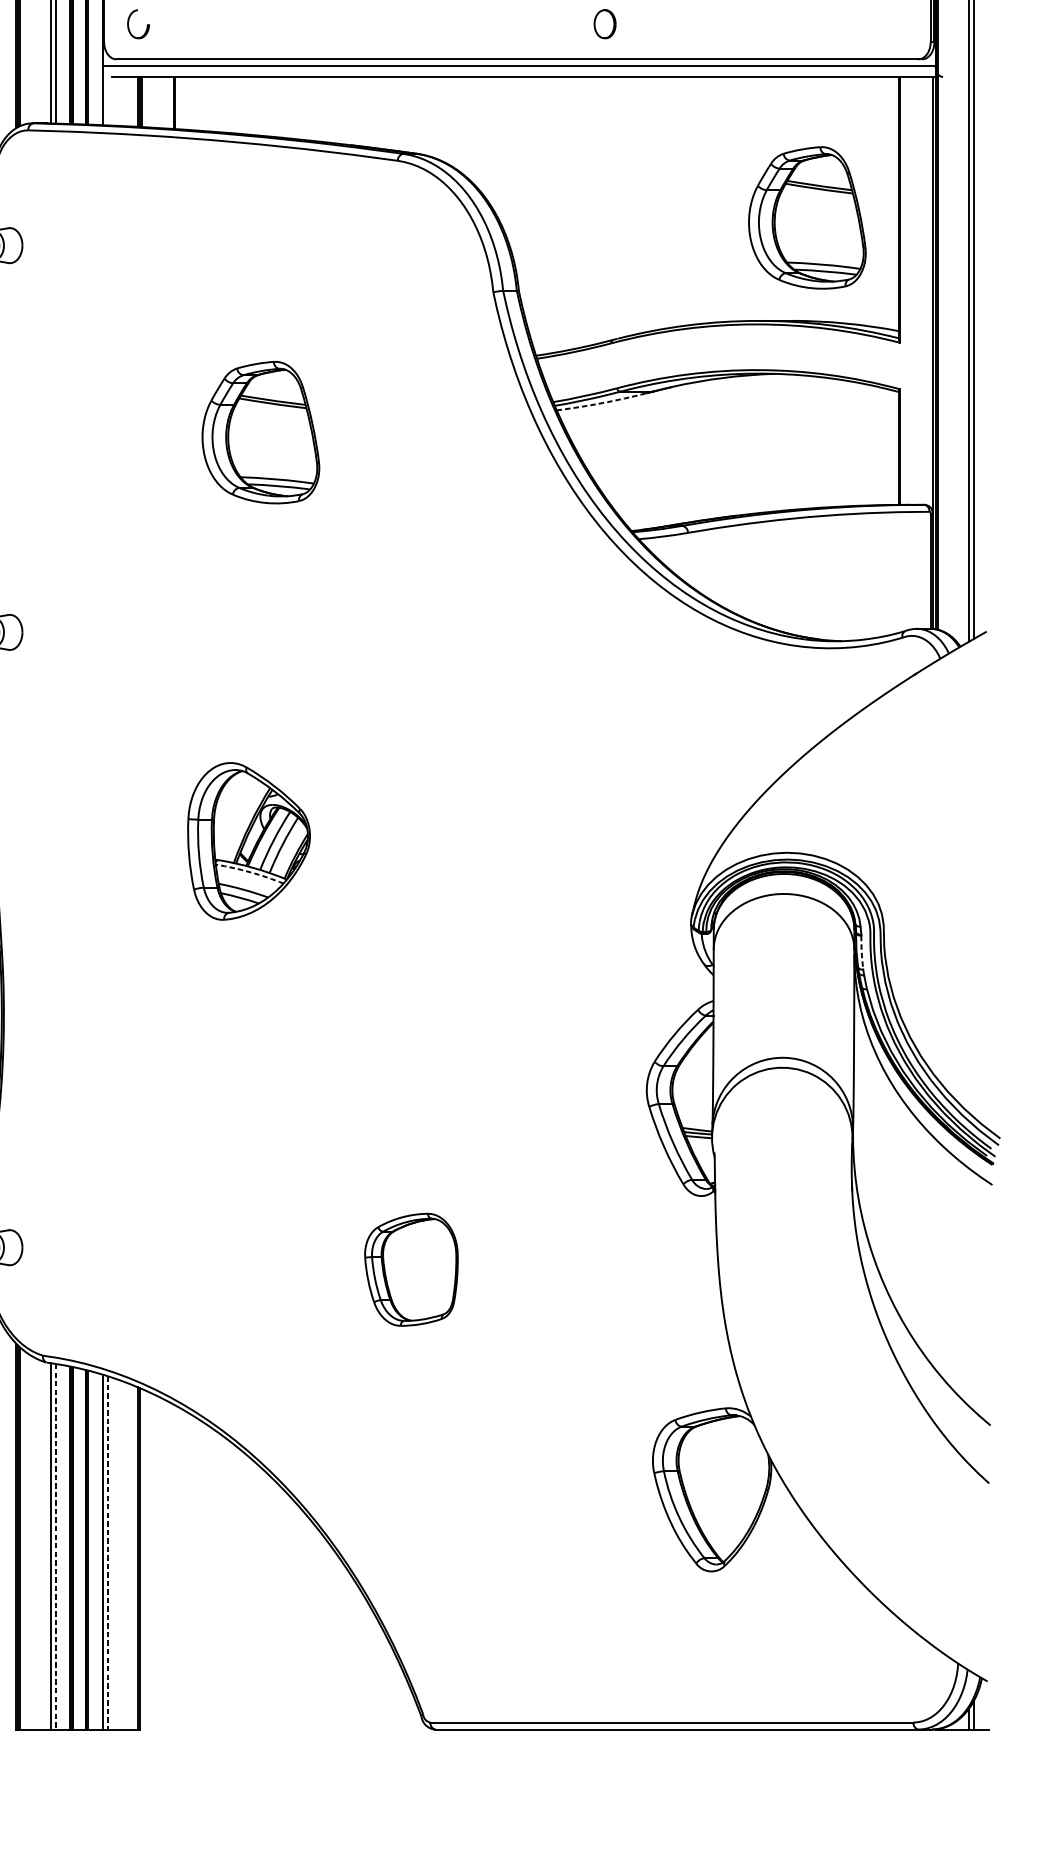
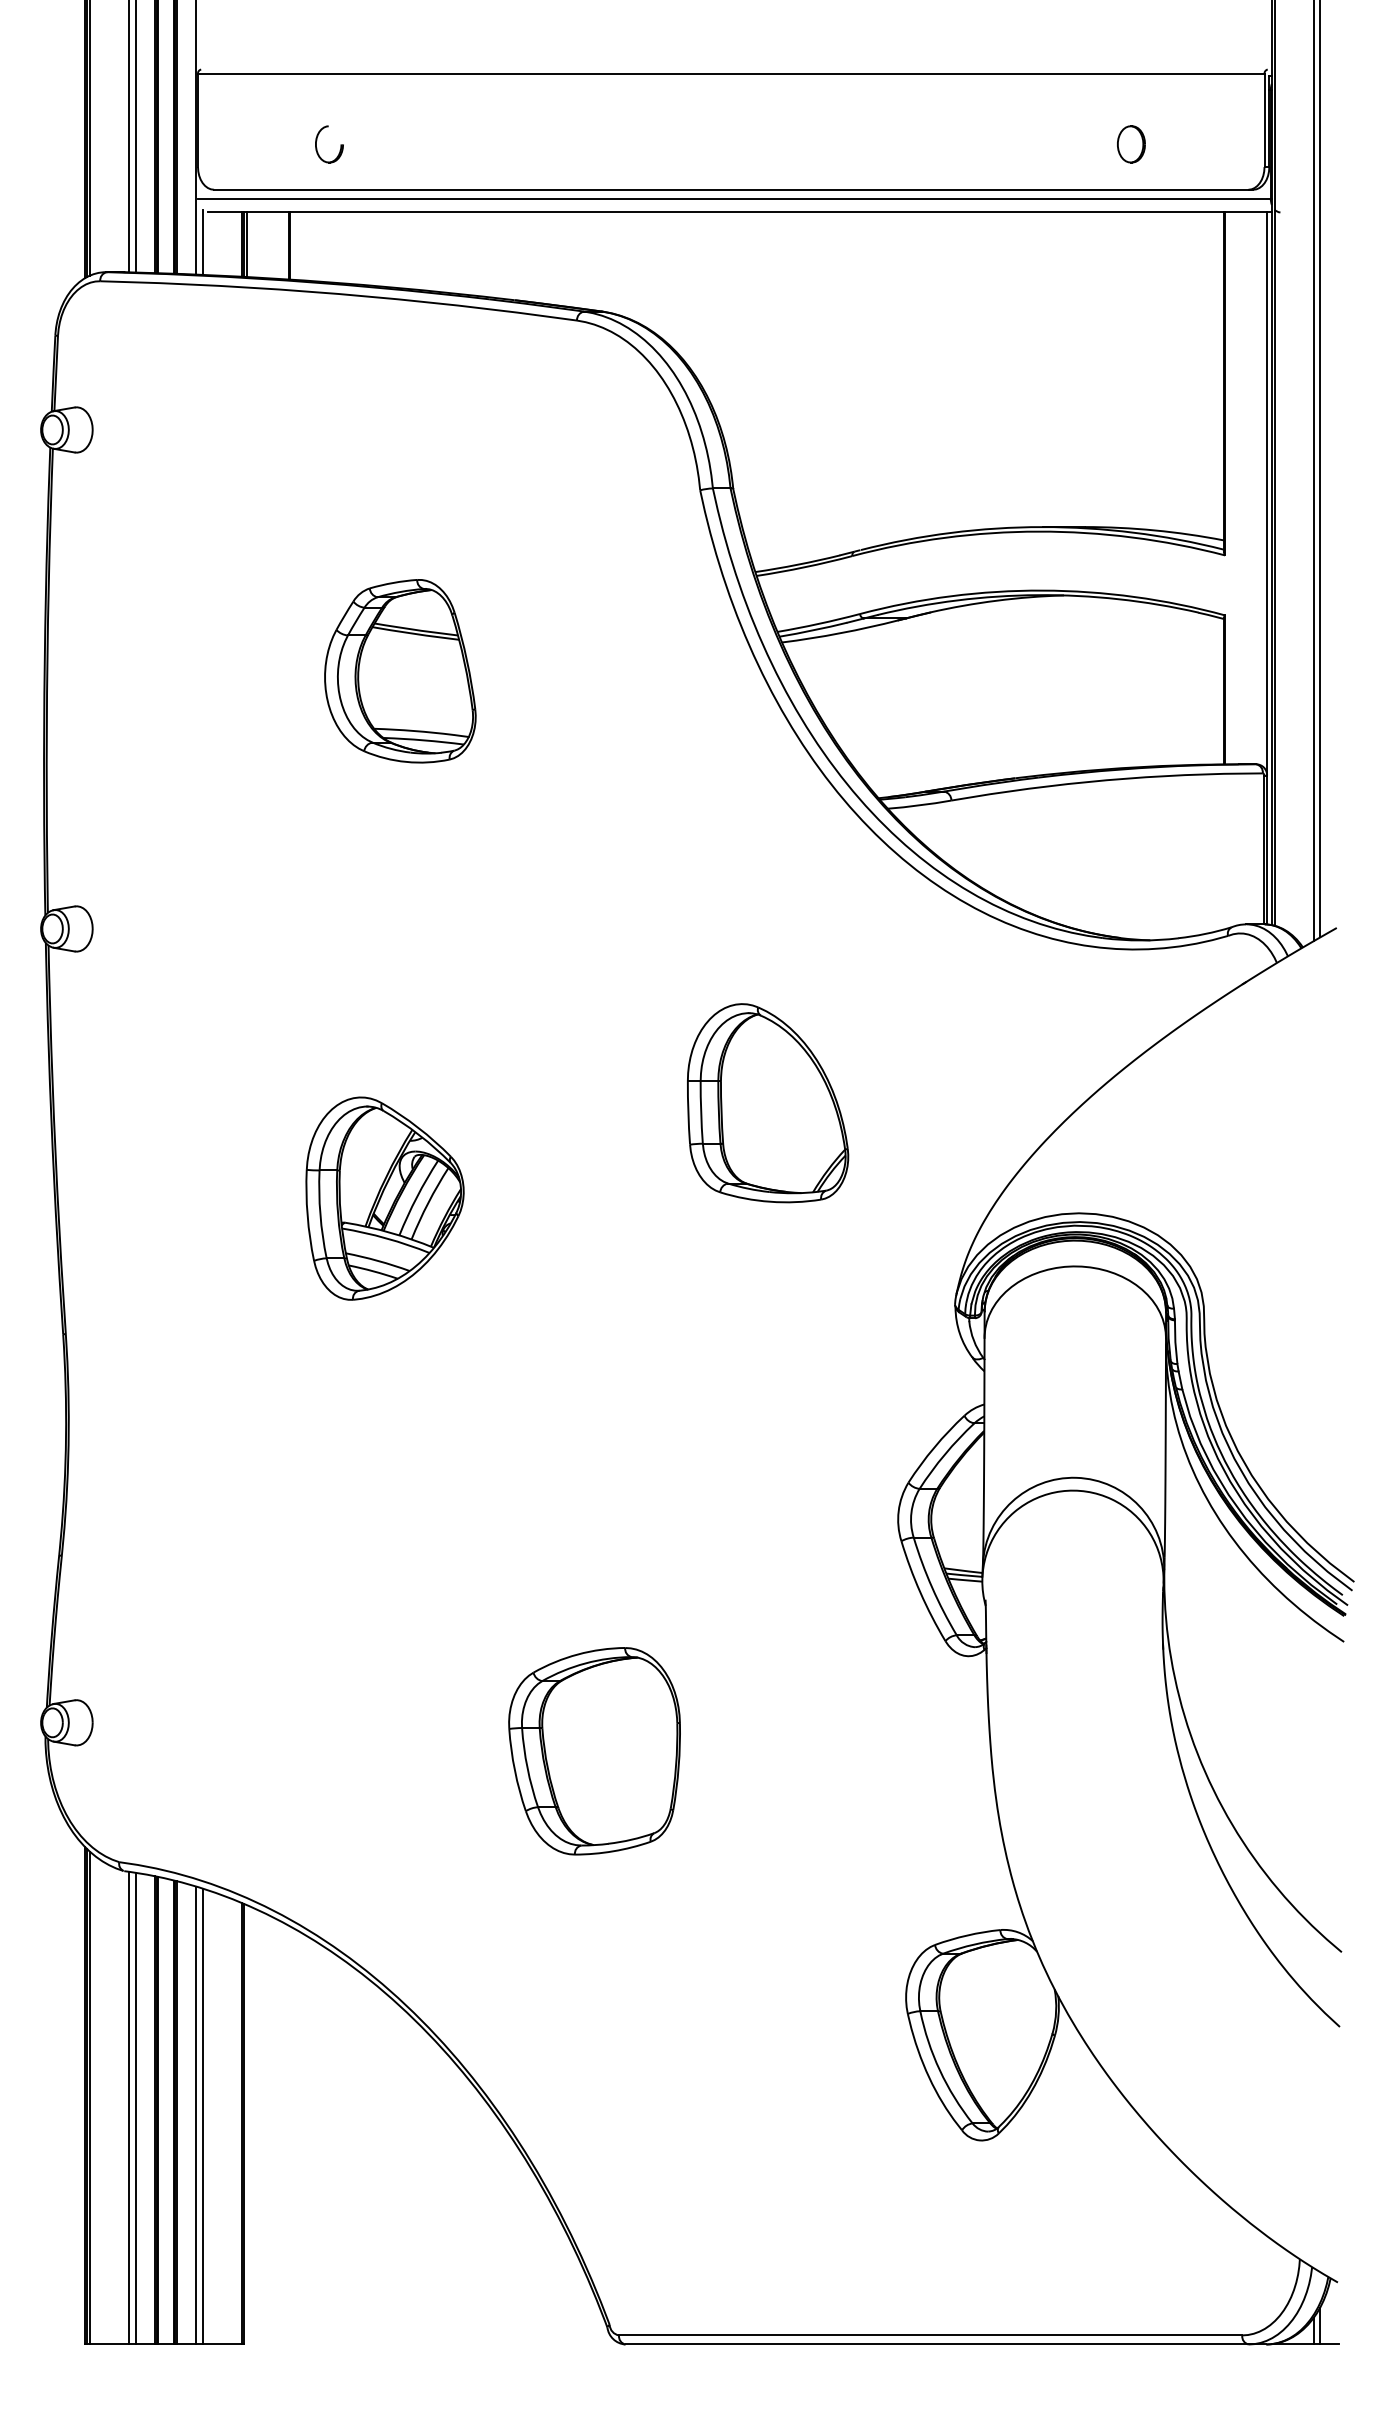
part: (147, 24) -> (340, 144), moved
part: (605, 24) -> (1131, 144), moved
line: (107, 99) -> (202, 241), added
part: (807, 218) -> (1105, 394), removed
arc: (602, 403) -> (840, 633), dashed -> solid
part: (546, 767) -> (768, 1103), added
arc: (250, 872) -> (386, 1238), dashed -> solid
line: (861, 952) -> (1175, 1342), dashed -> solid
part: (411, 1269) -> (594, 1751), size x1.43
line: (55, 1546) -> (135, 2108), dashed -> solid
line: (107, 1552) -> (202, 2116), dashed -> solid

